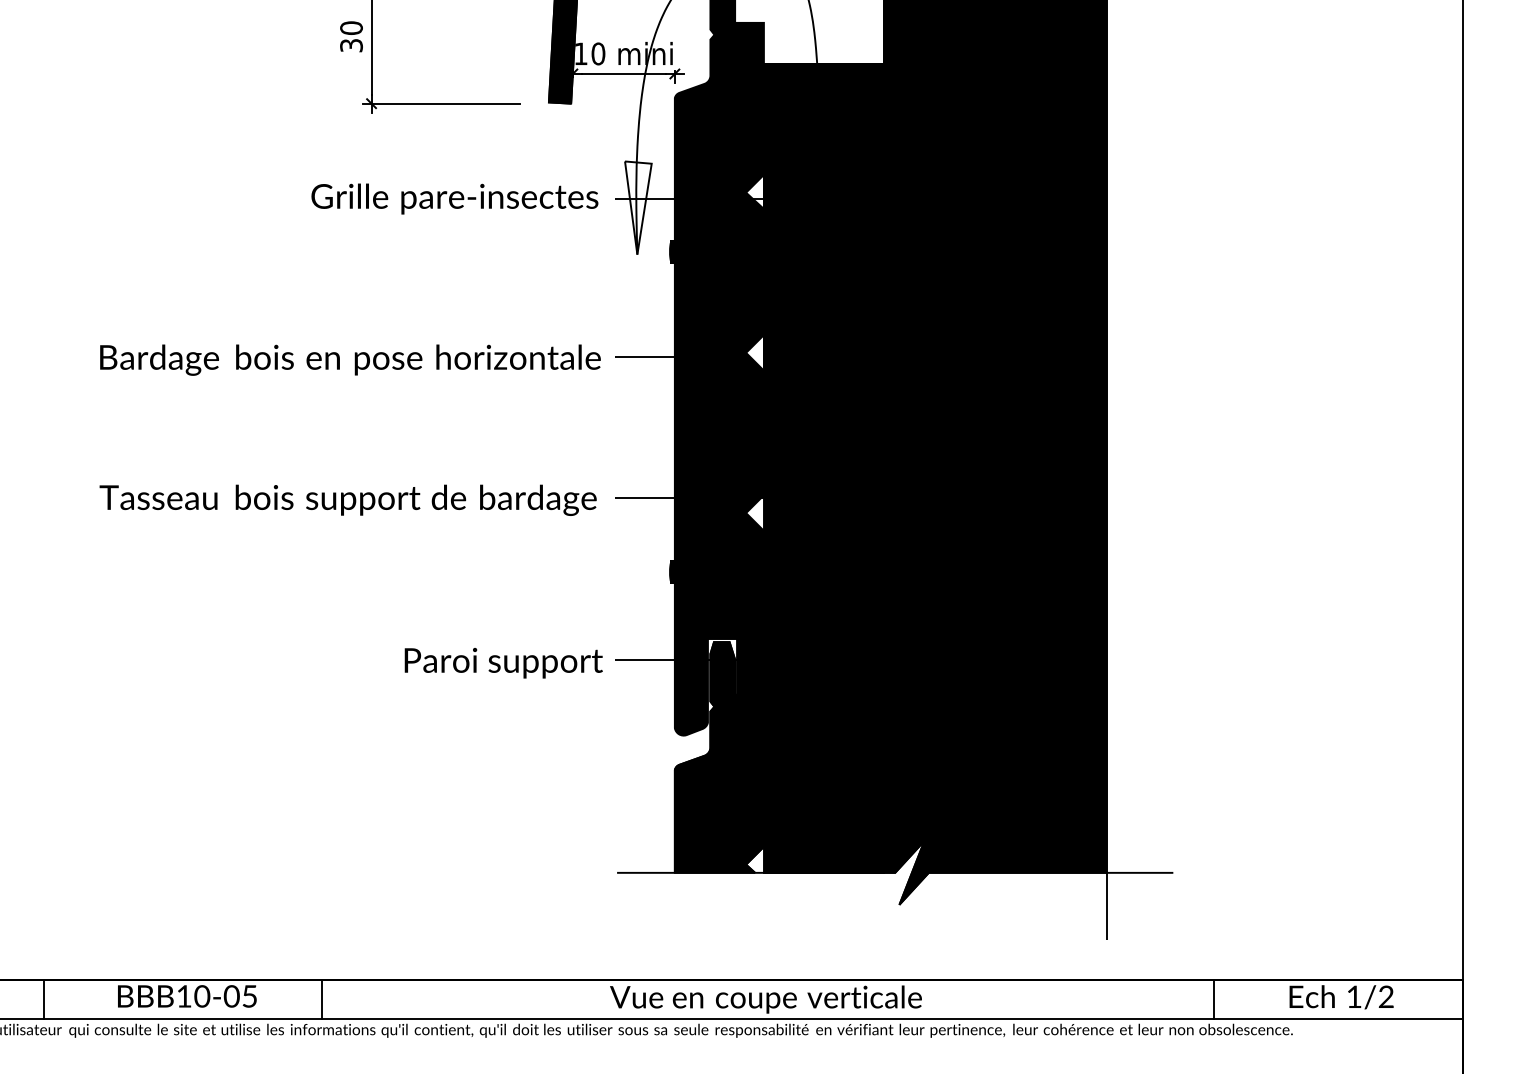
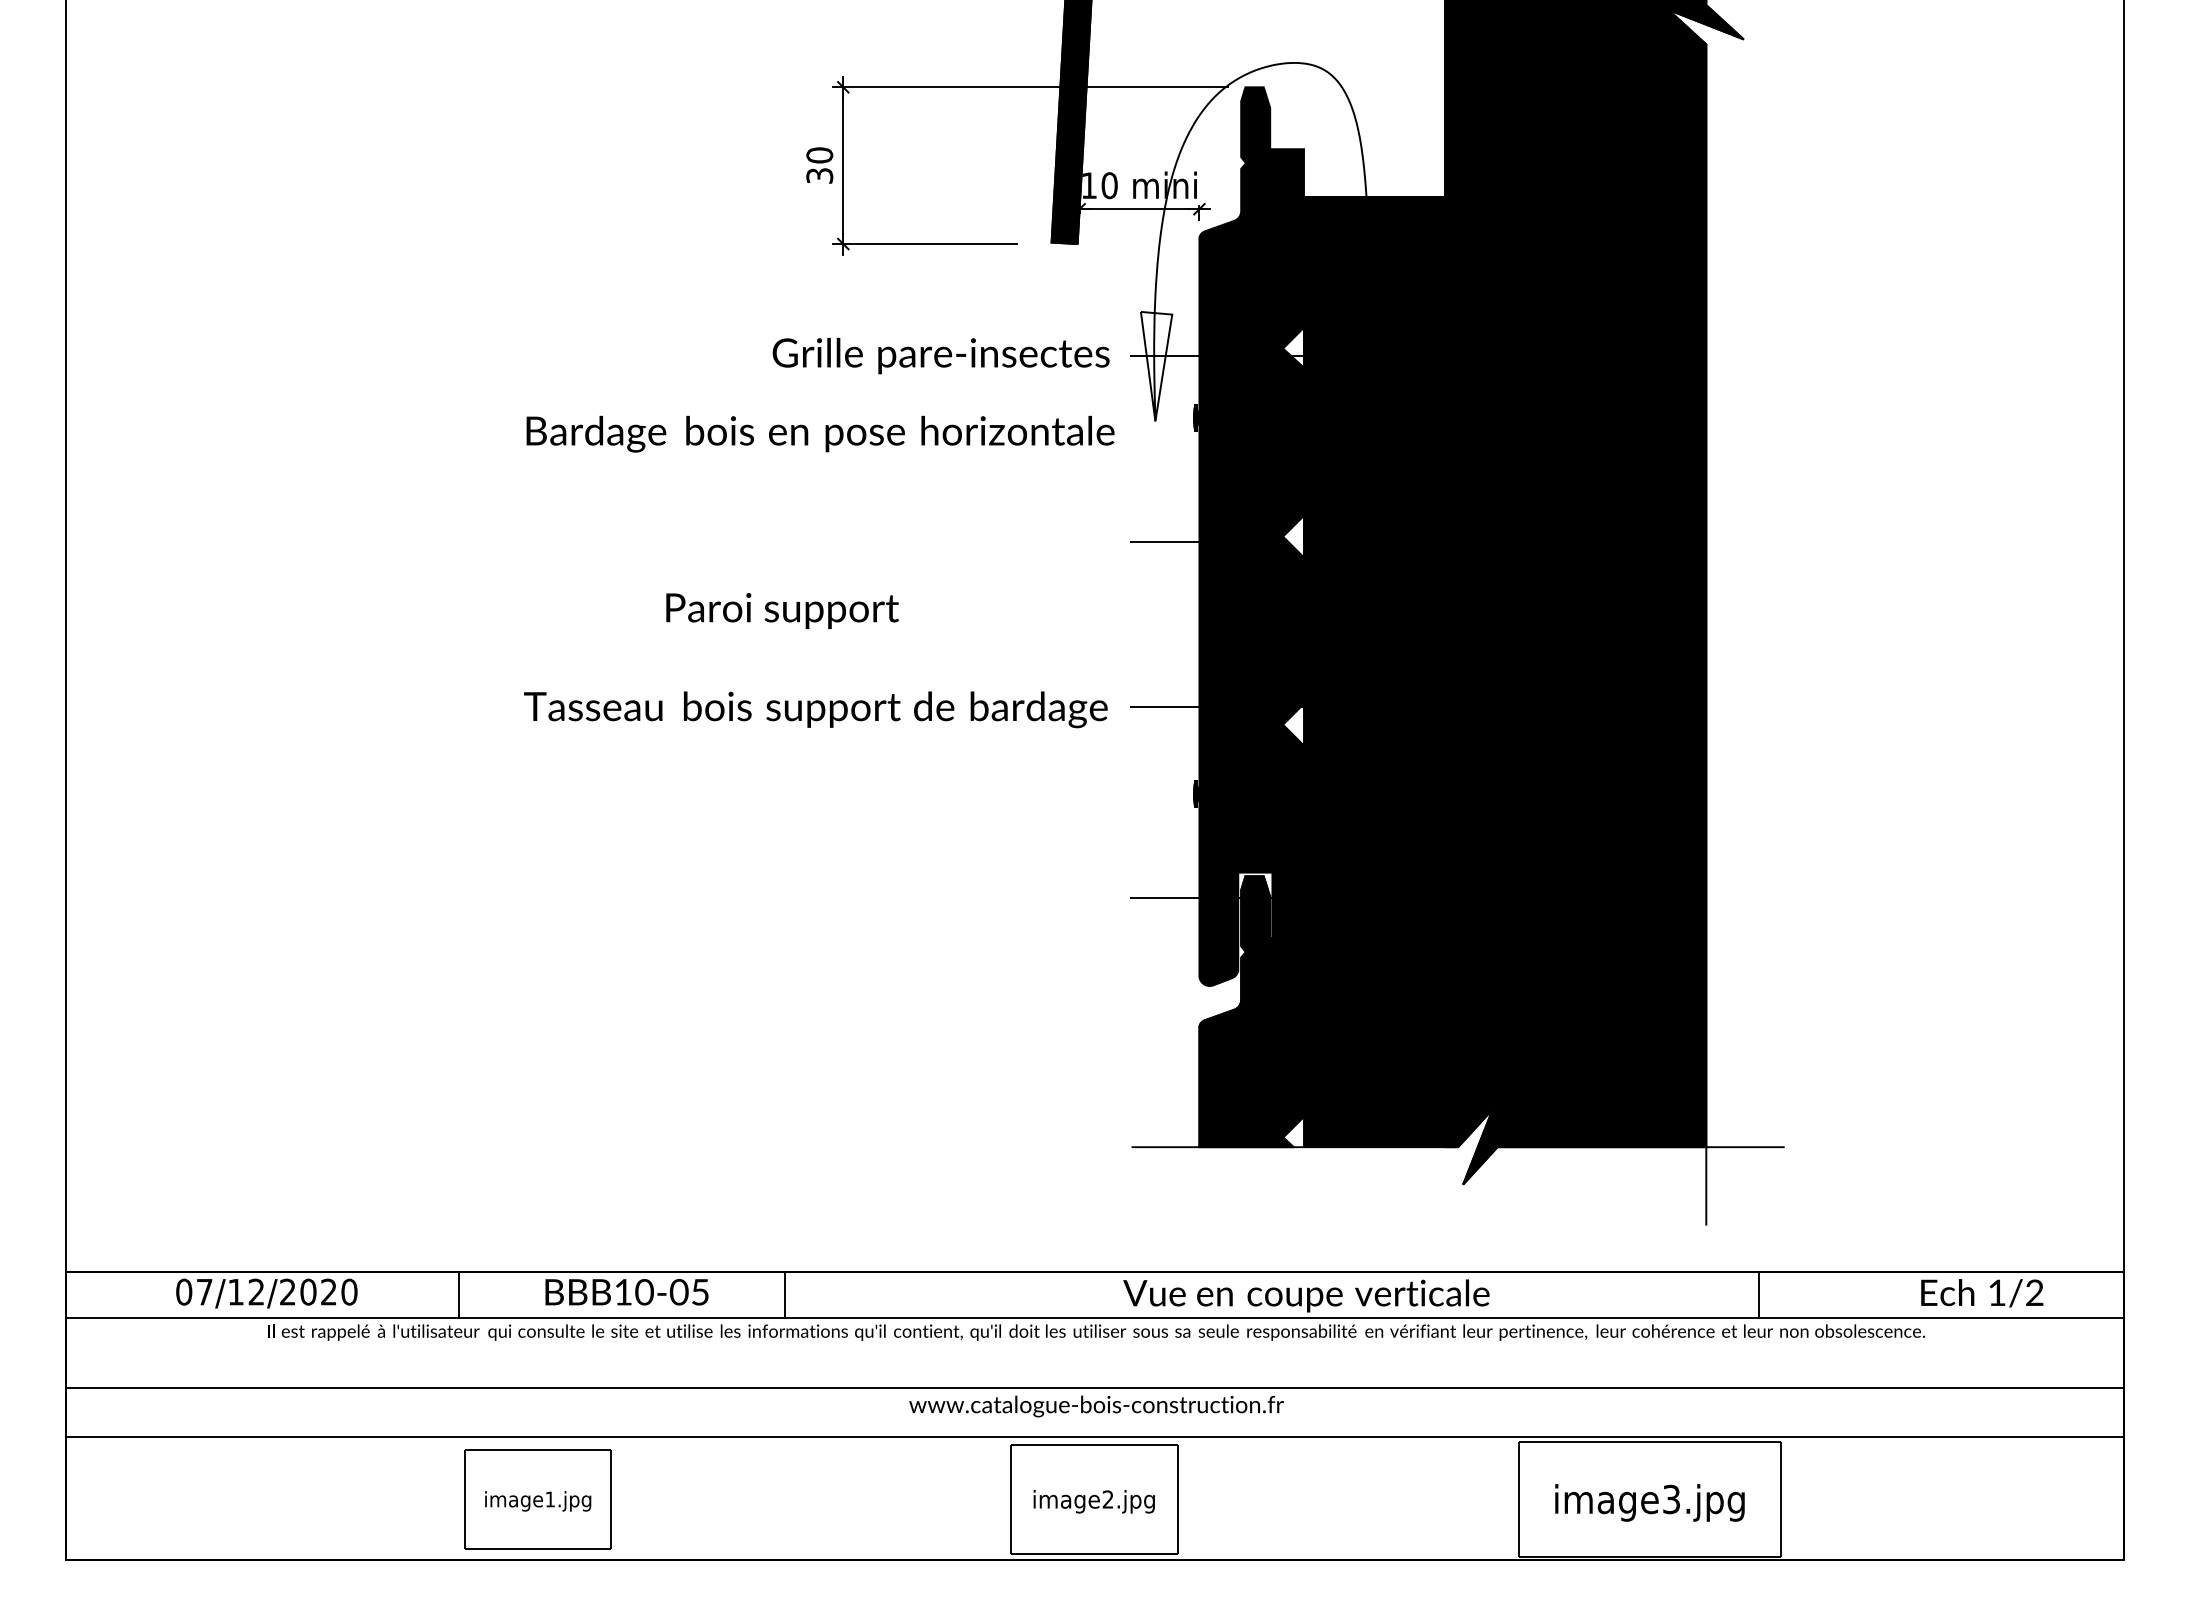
text: (350, 359) -> (820, 433), moved
text: (503, 662) -> (782, 610), moved
line: (1214, 999) -> (1759, 1295), moved

